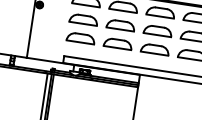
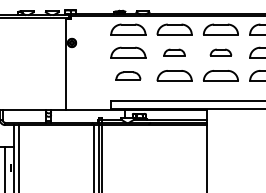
part: (120, 25) -> (174, 52), size x0.6
part: (157, 30) -> (220, 52), size x0.6
part: (81, 37) -> (128, 75), size x0.7

